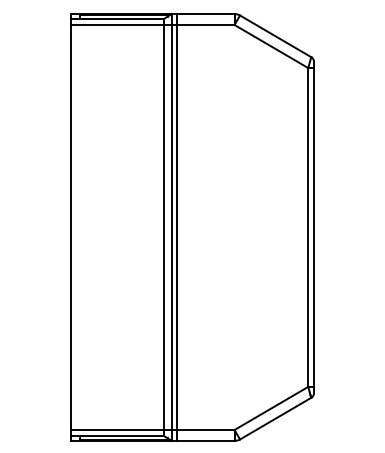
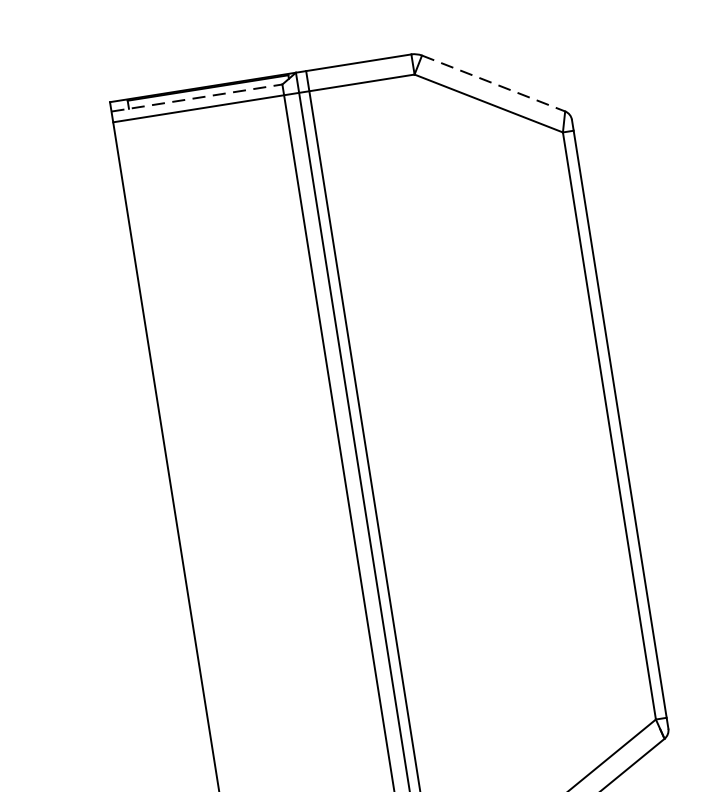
line: (117, 19) -> (197, 98), solid -> dashed
line: (276, 36) -> (495, 83), solid -> dashed

